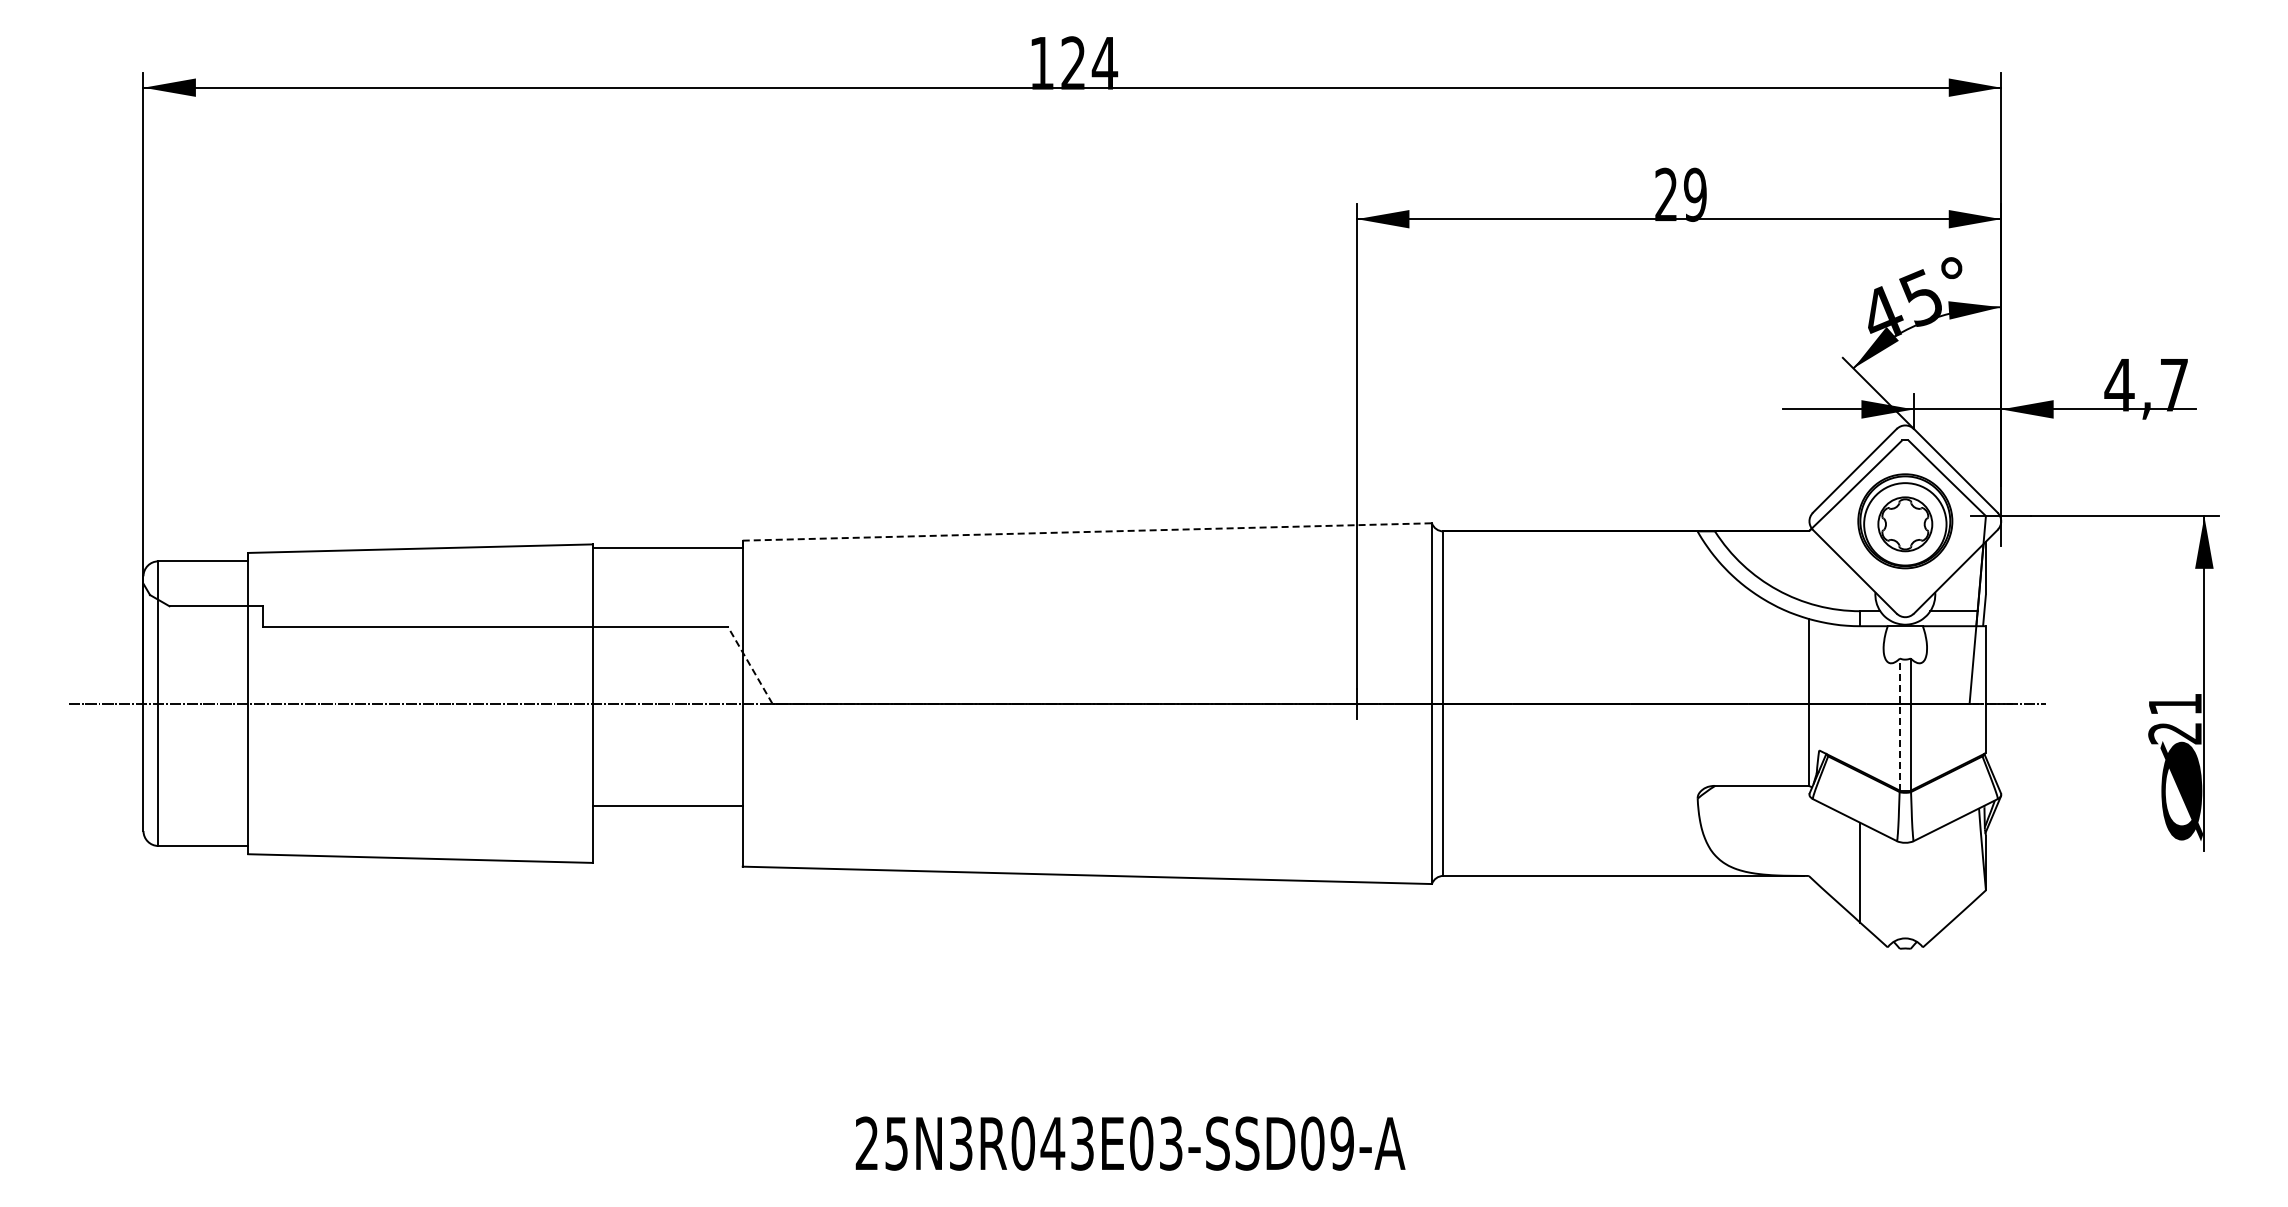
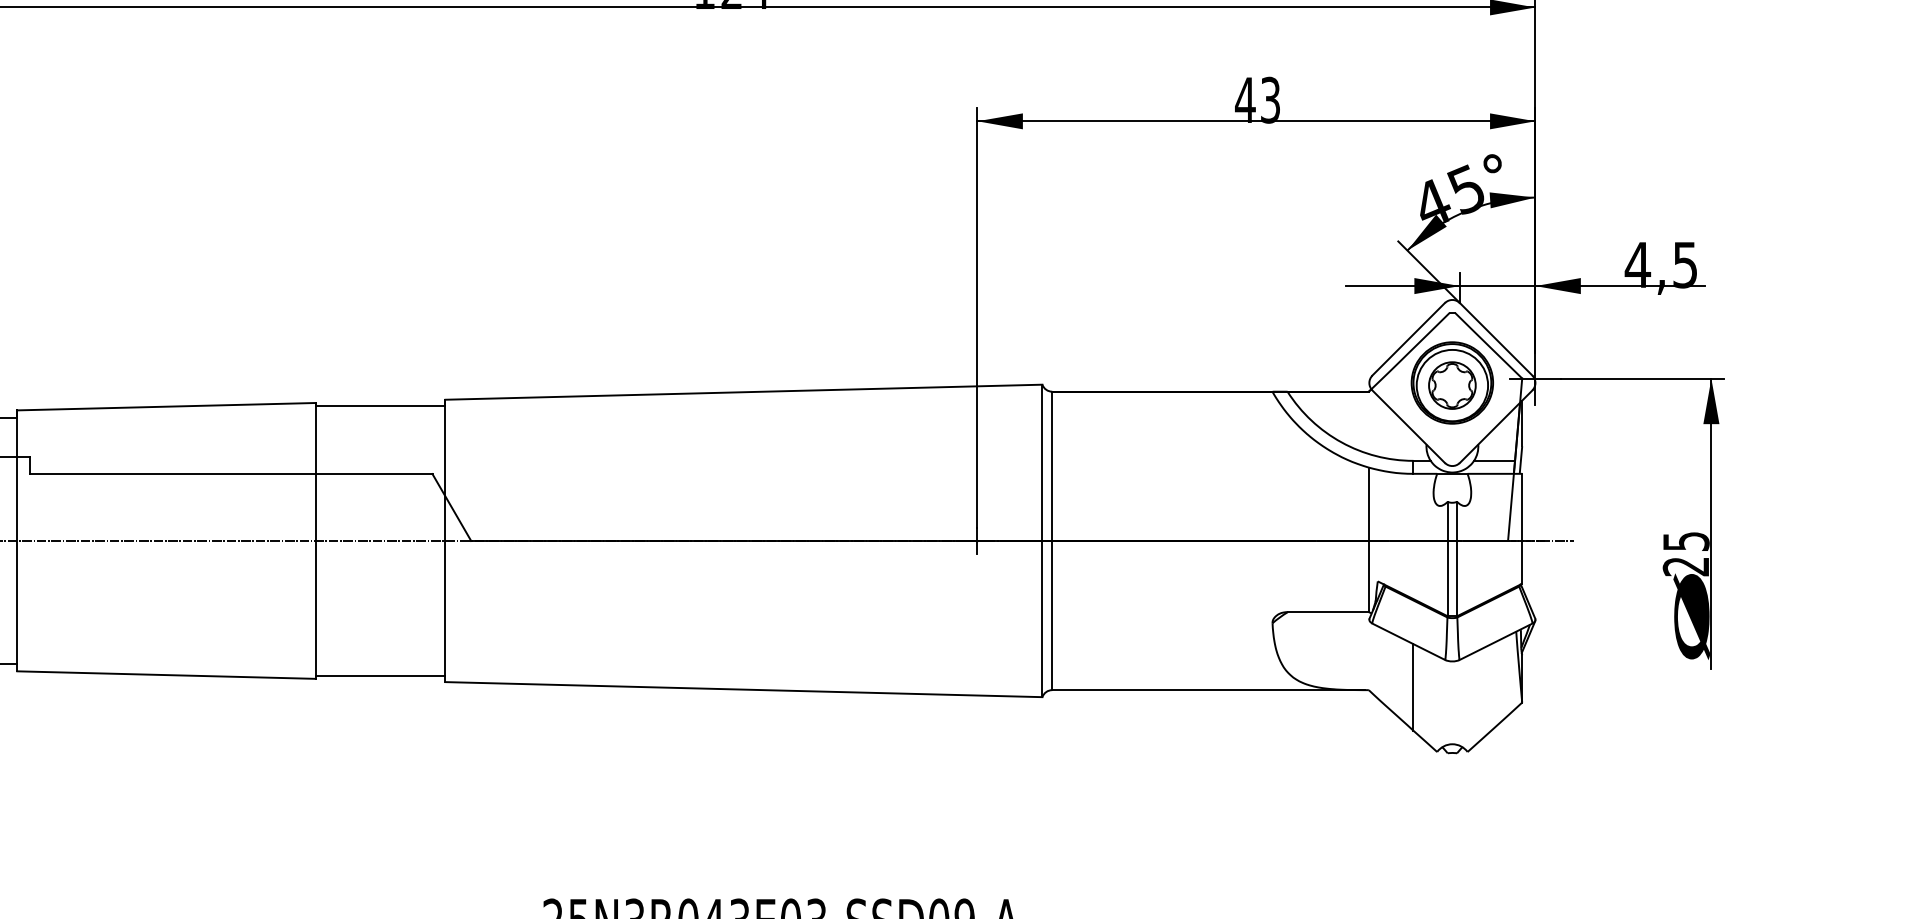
text: (1680, 194) -> (1257, 99), 29 -> 43
text: (2173, 385) -> (1684, 265), 4,7 -> 4,5
line: (1087, 531) -> (744, 391), dashed -> solid
line: (750, 665) -> (452, 507), dashed -> solid
text: (2175, 704) -> (1686, 541), 21 -> 25
line: (1899, 724) -> (1447, 558), dashed -> solid
line: (667, 806) -> (380, 675), moved

